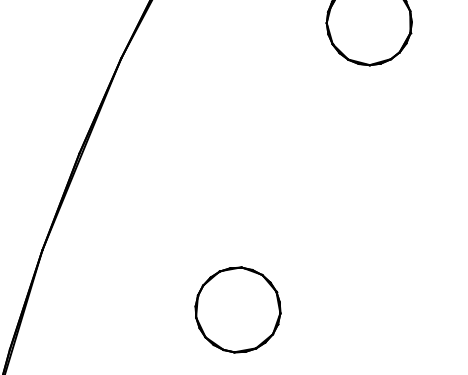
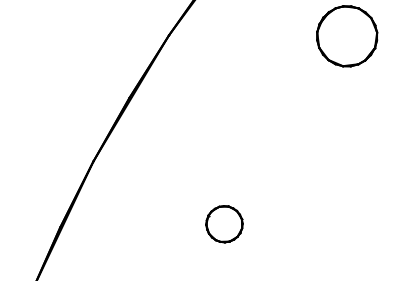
part: (238, 310) -> (224, 224), size x0.6

